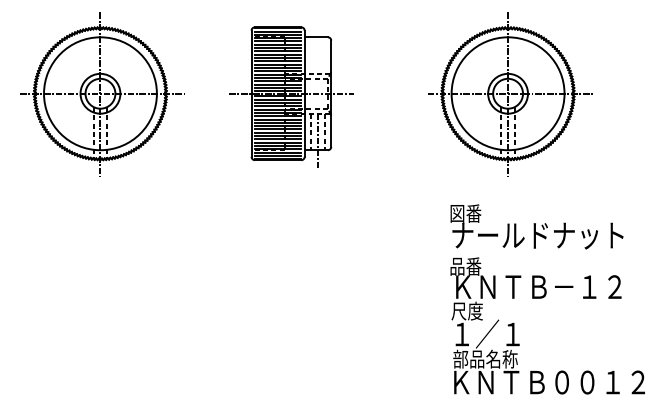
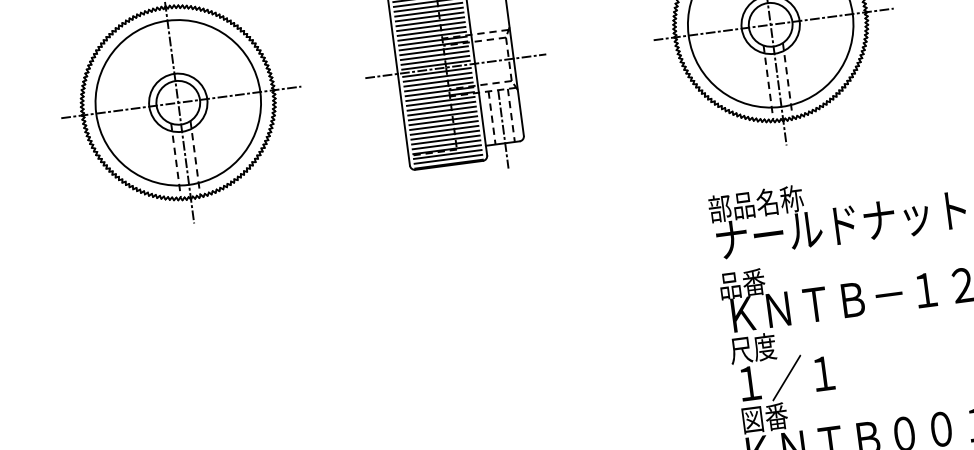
text: (481, 213) -> (754, 203), 図番 -> 部品名称
text: (485, 358) -> (788, 413), 部品名称 -> 図番

